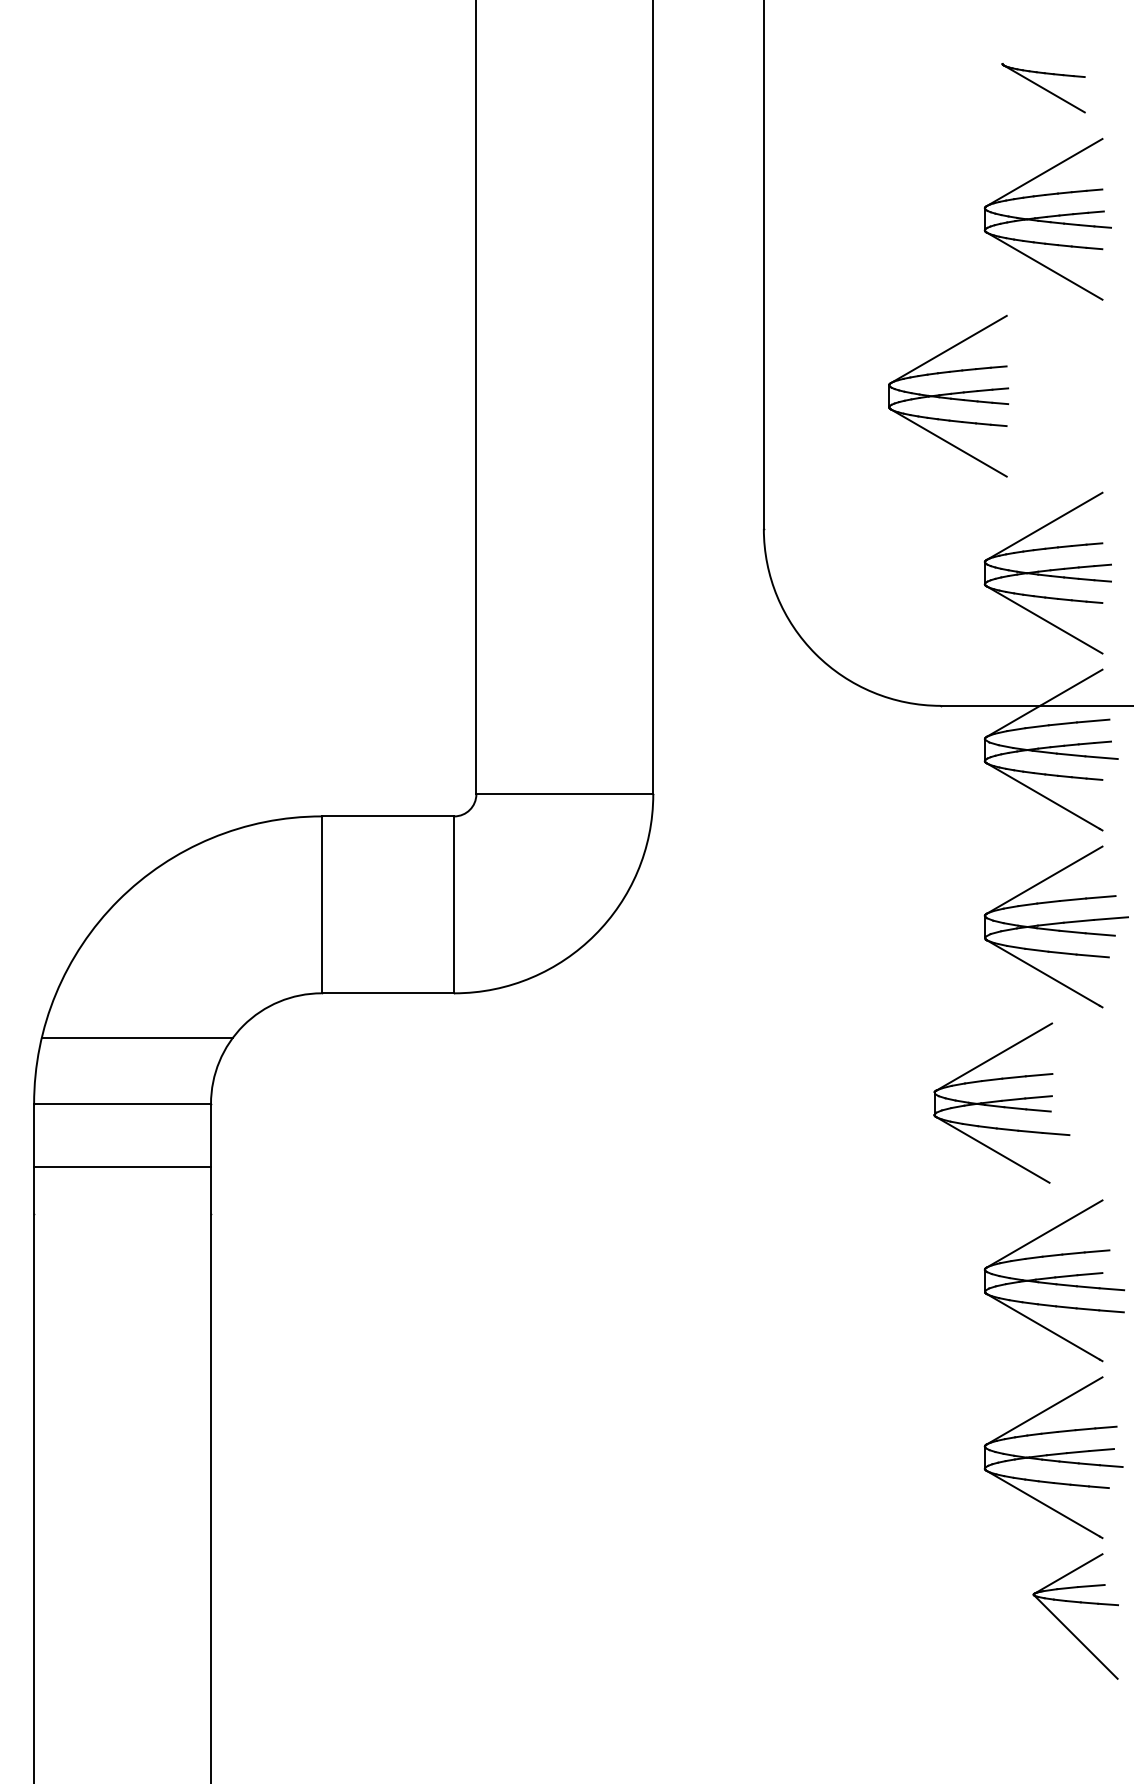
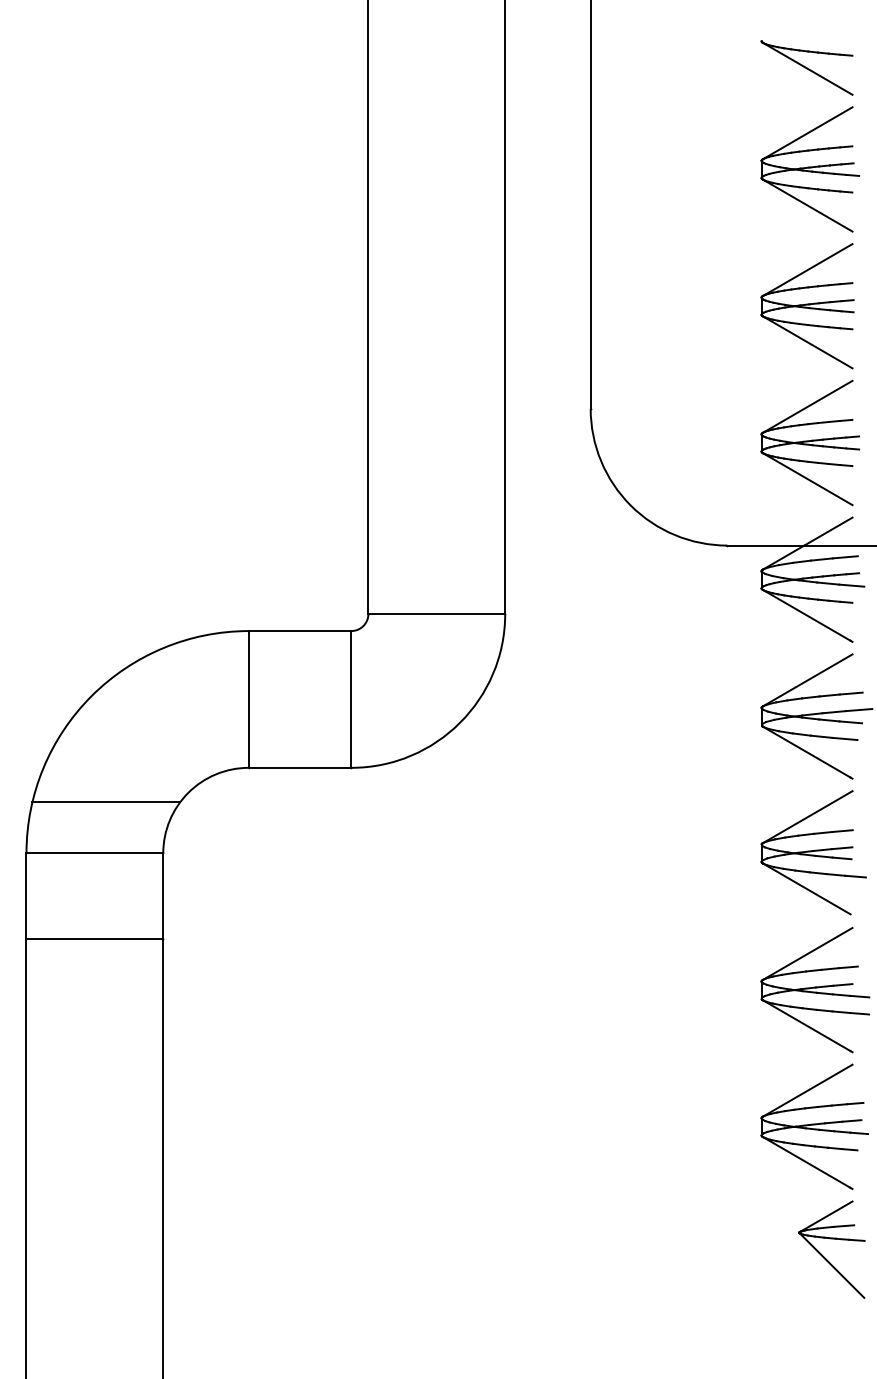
part: (1042, 87) -> (806, 67), size x1.43
part: (948, 396) -> (807, 306), moved
part: (1001, 1102) -> (813, 852), moved
line: (122, 1166) -> (94, 938), moved

